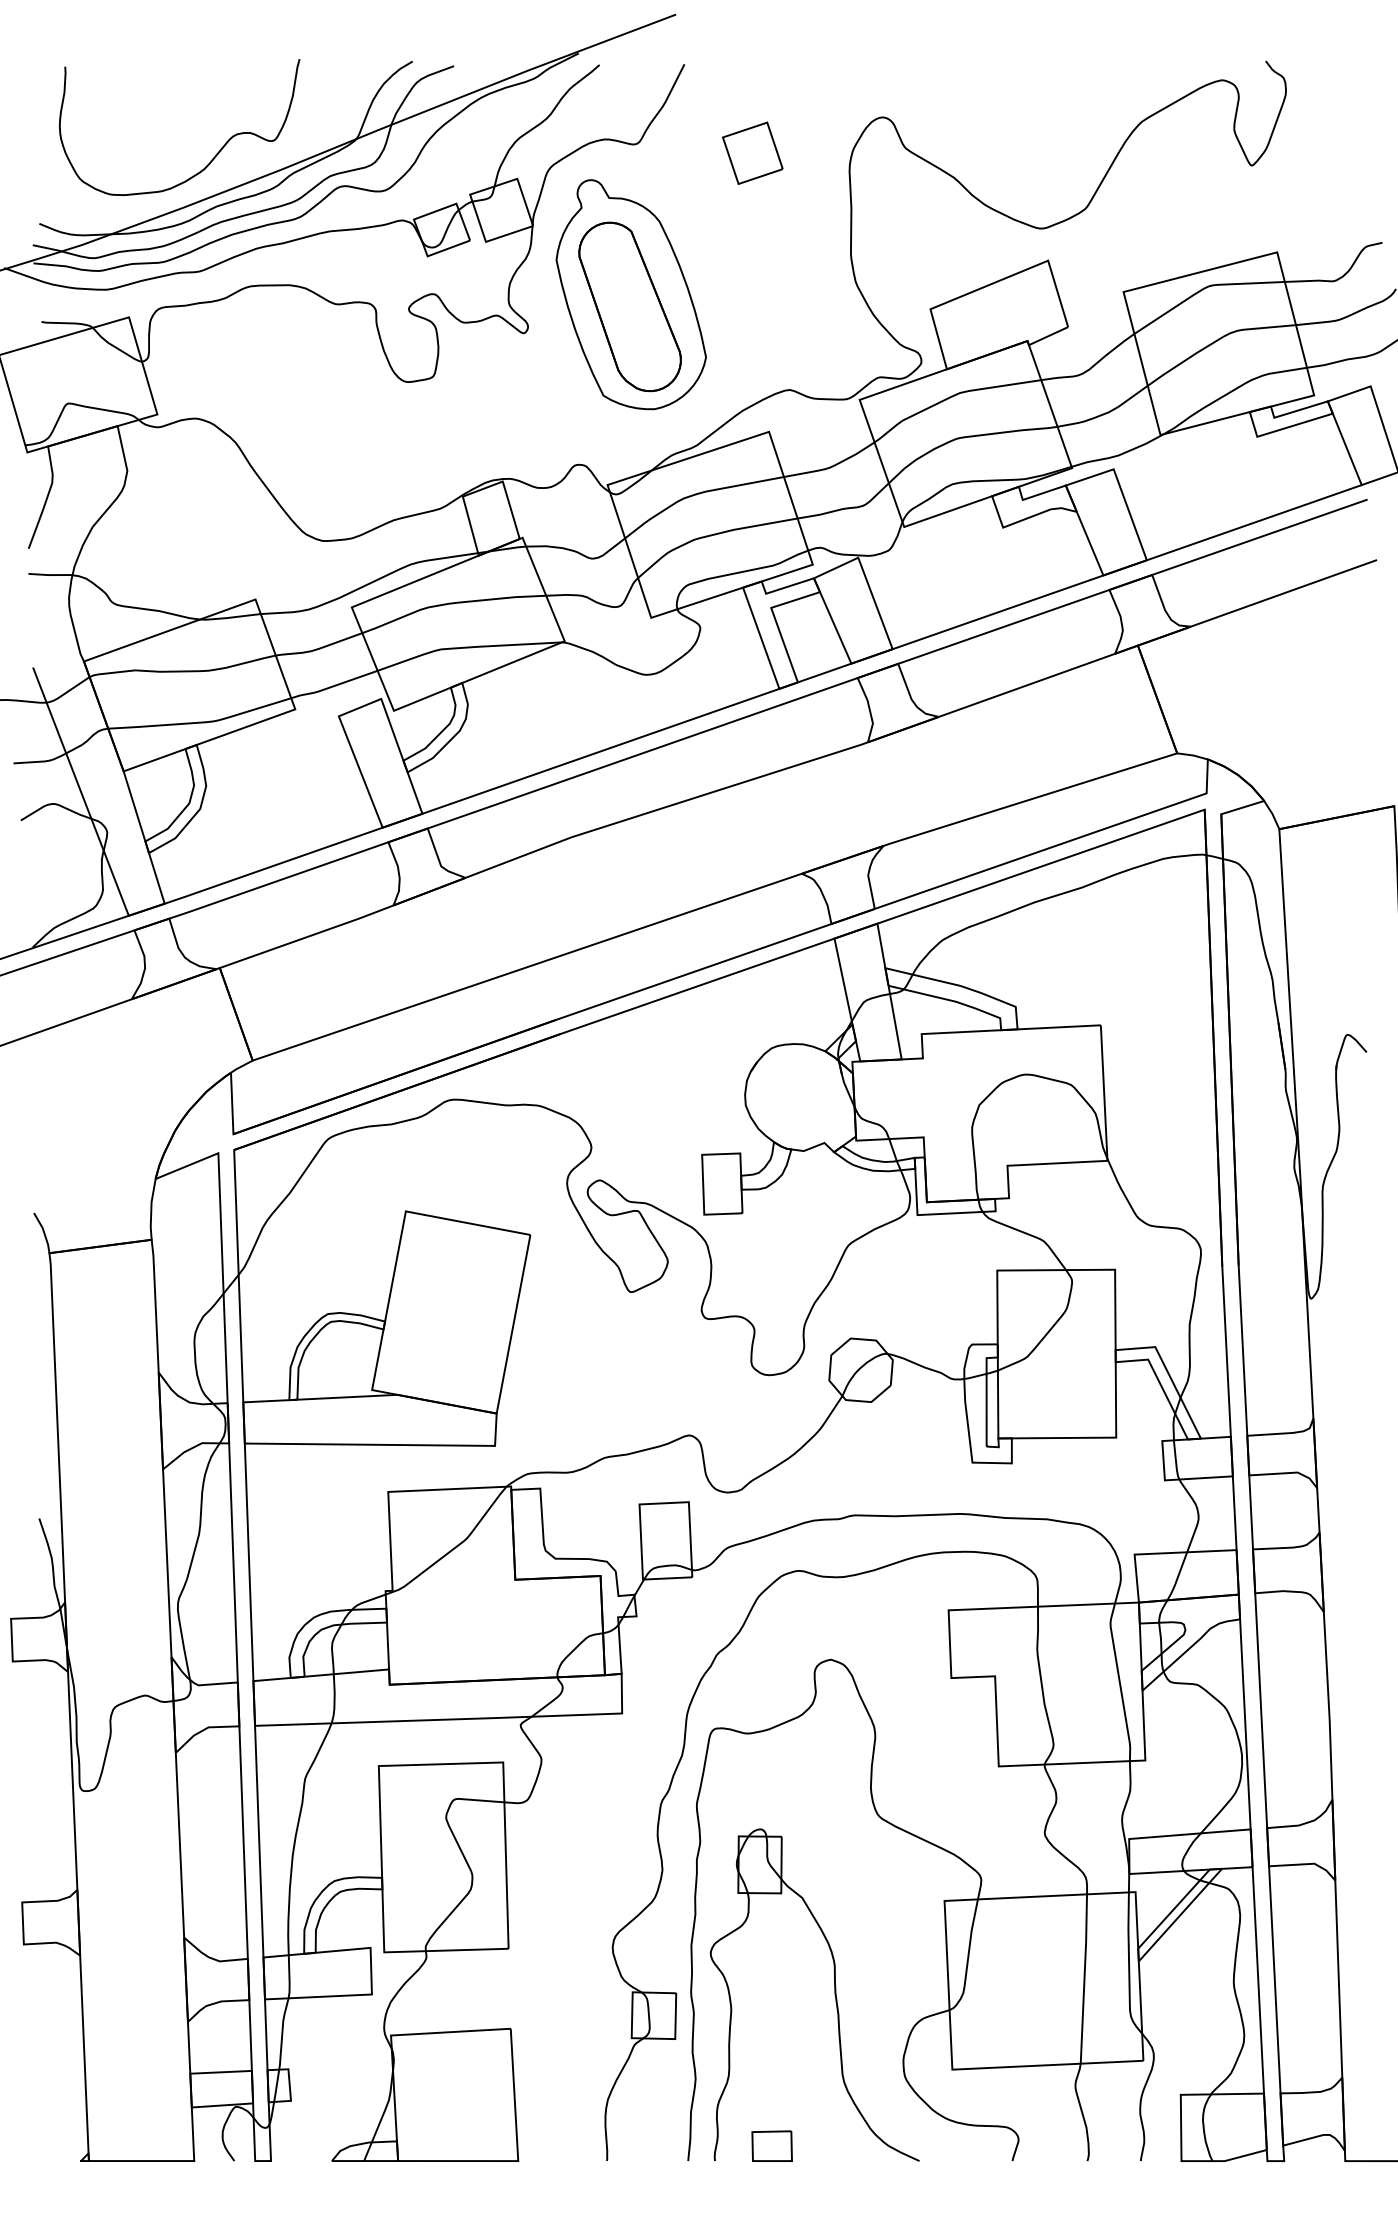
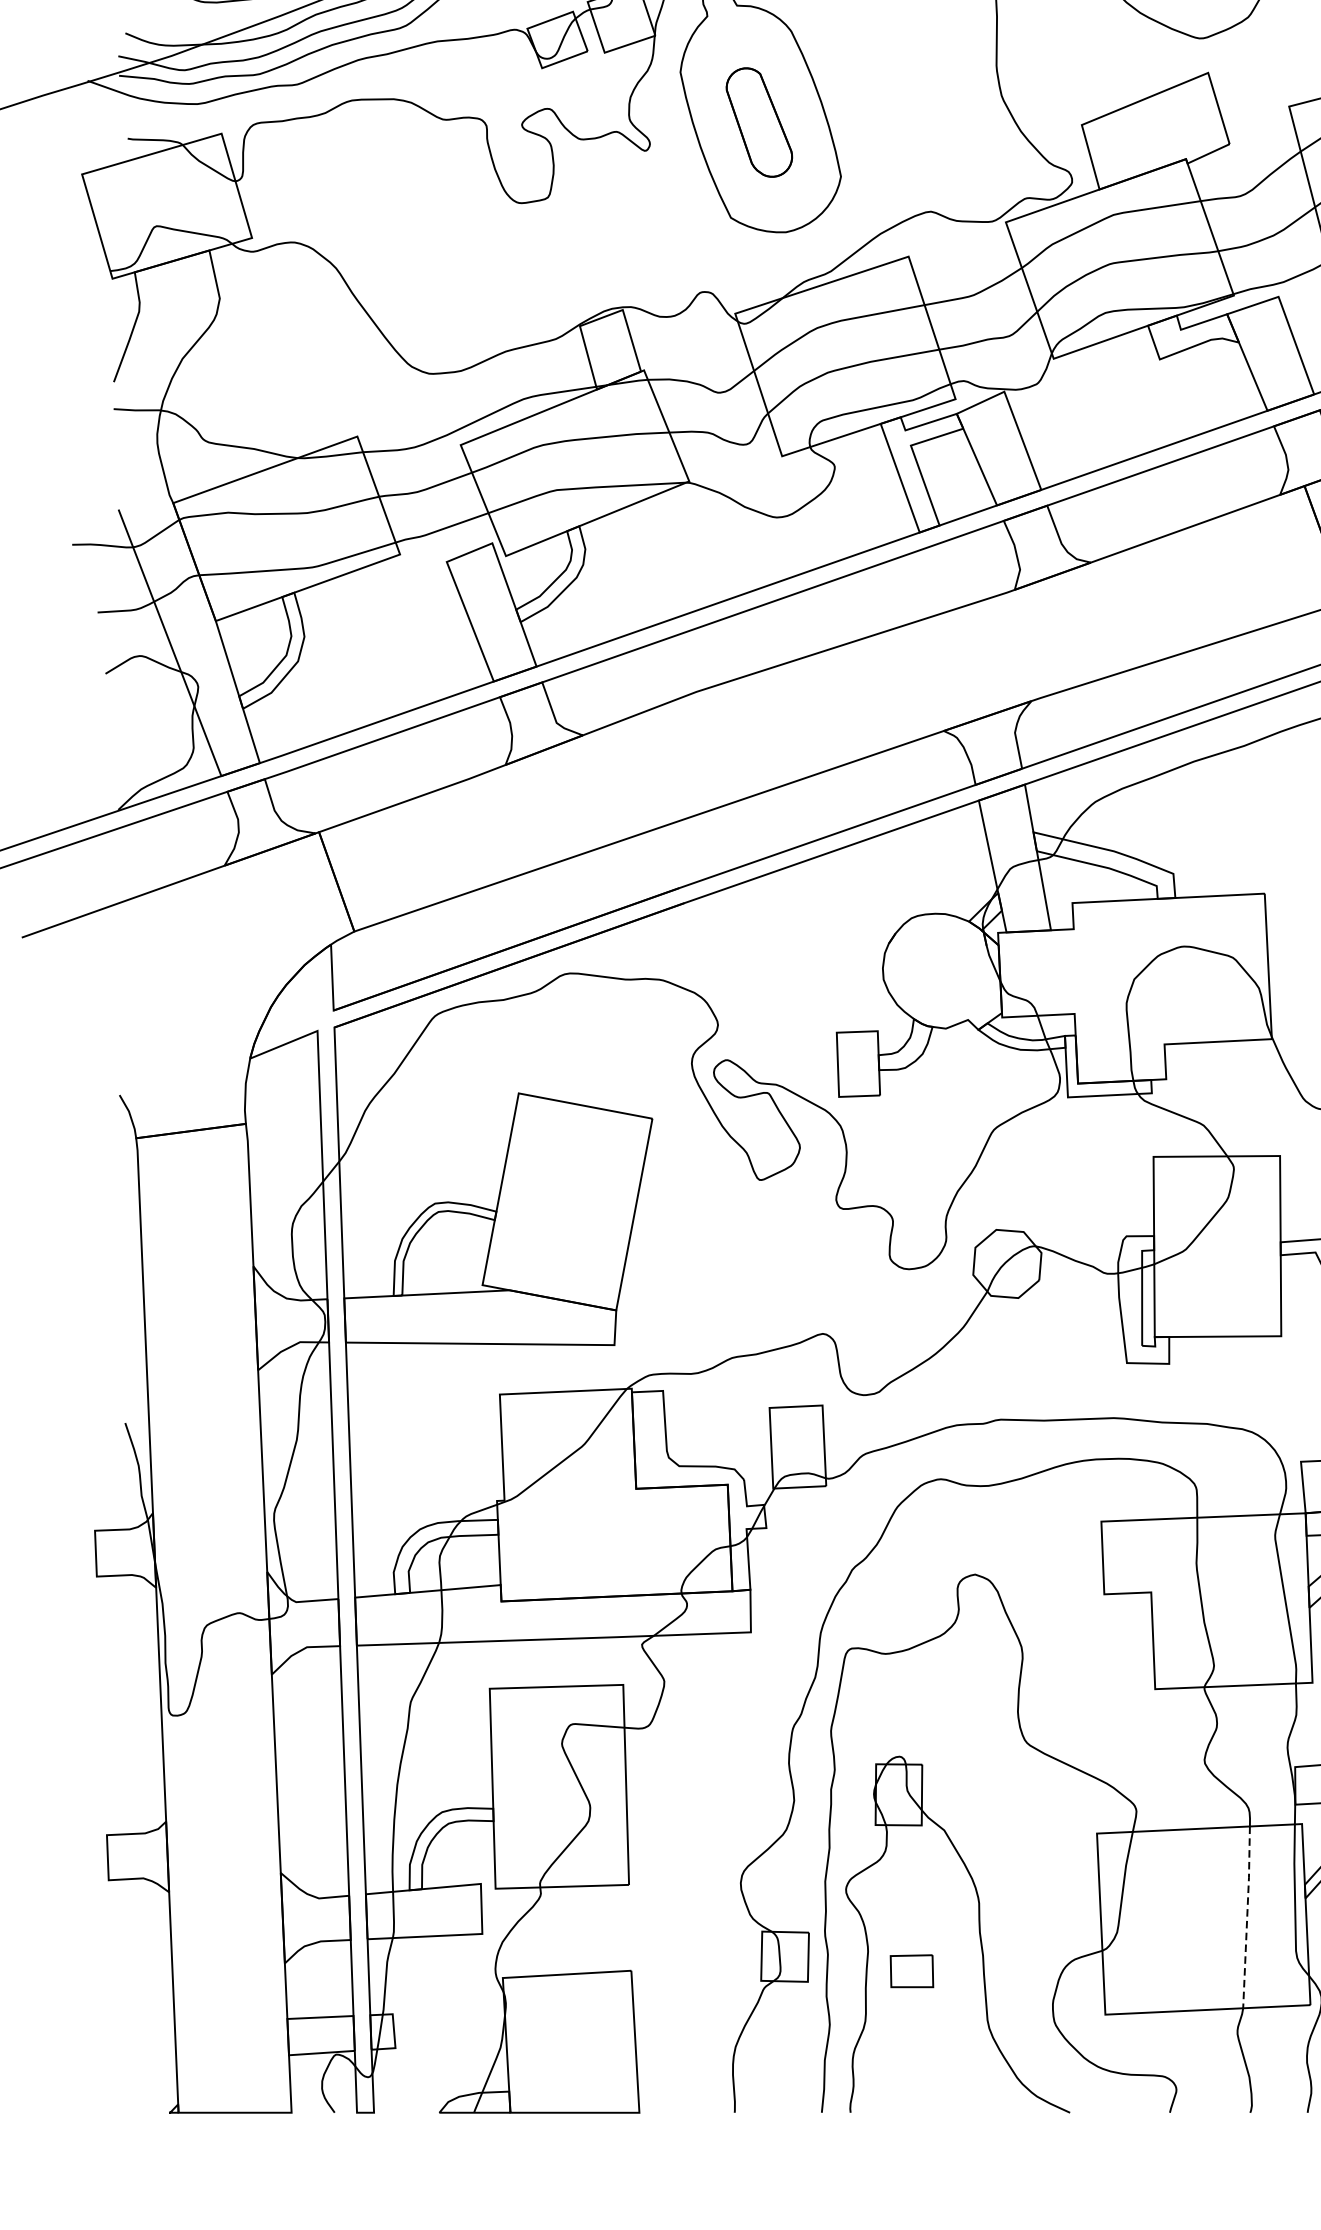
part: (629, 306) -> (758, 122), size x0.6
line: (1084, 1979) -> (1247, 1917), solid -> dashed
part: (771, 2145) -> (911, 1970), moved

